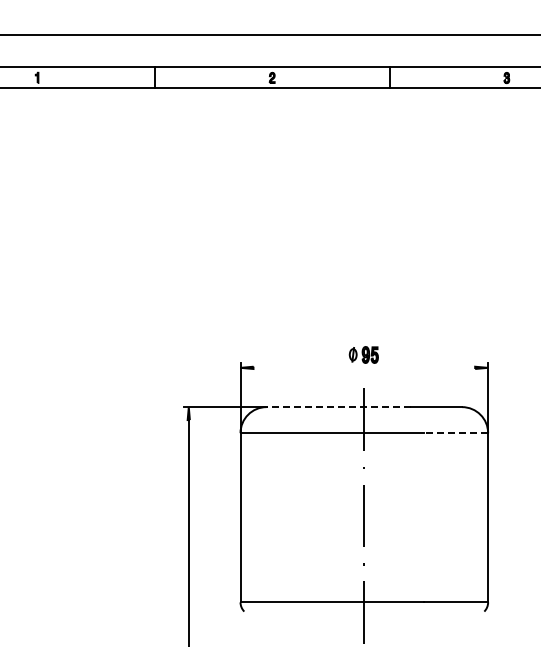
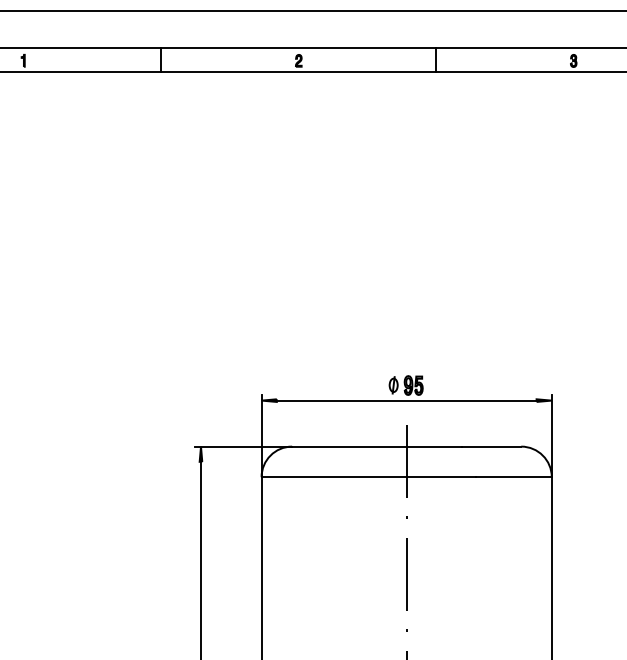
line: (364, 367) -> (406, 400), added
line: (338, 407) -> (376, 447), dashed -> solid
line: (455, 433) -> (513, 477), dashed -> solid

